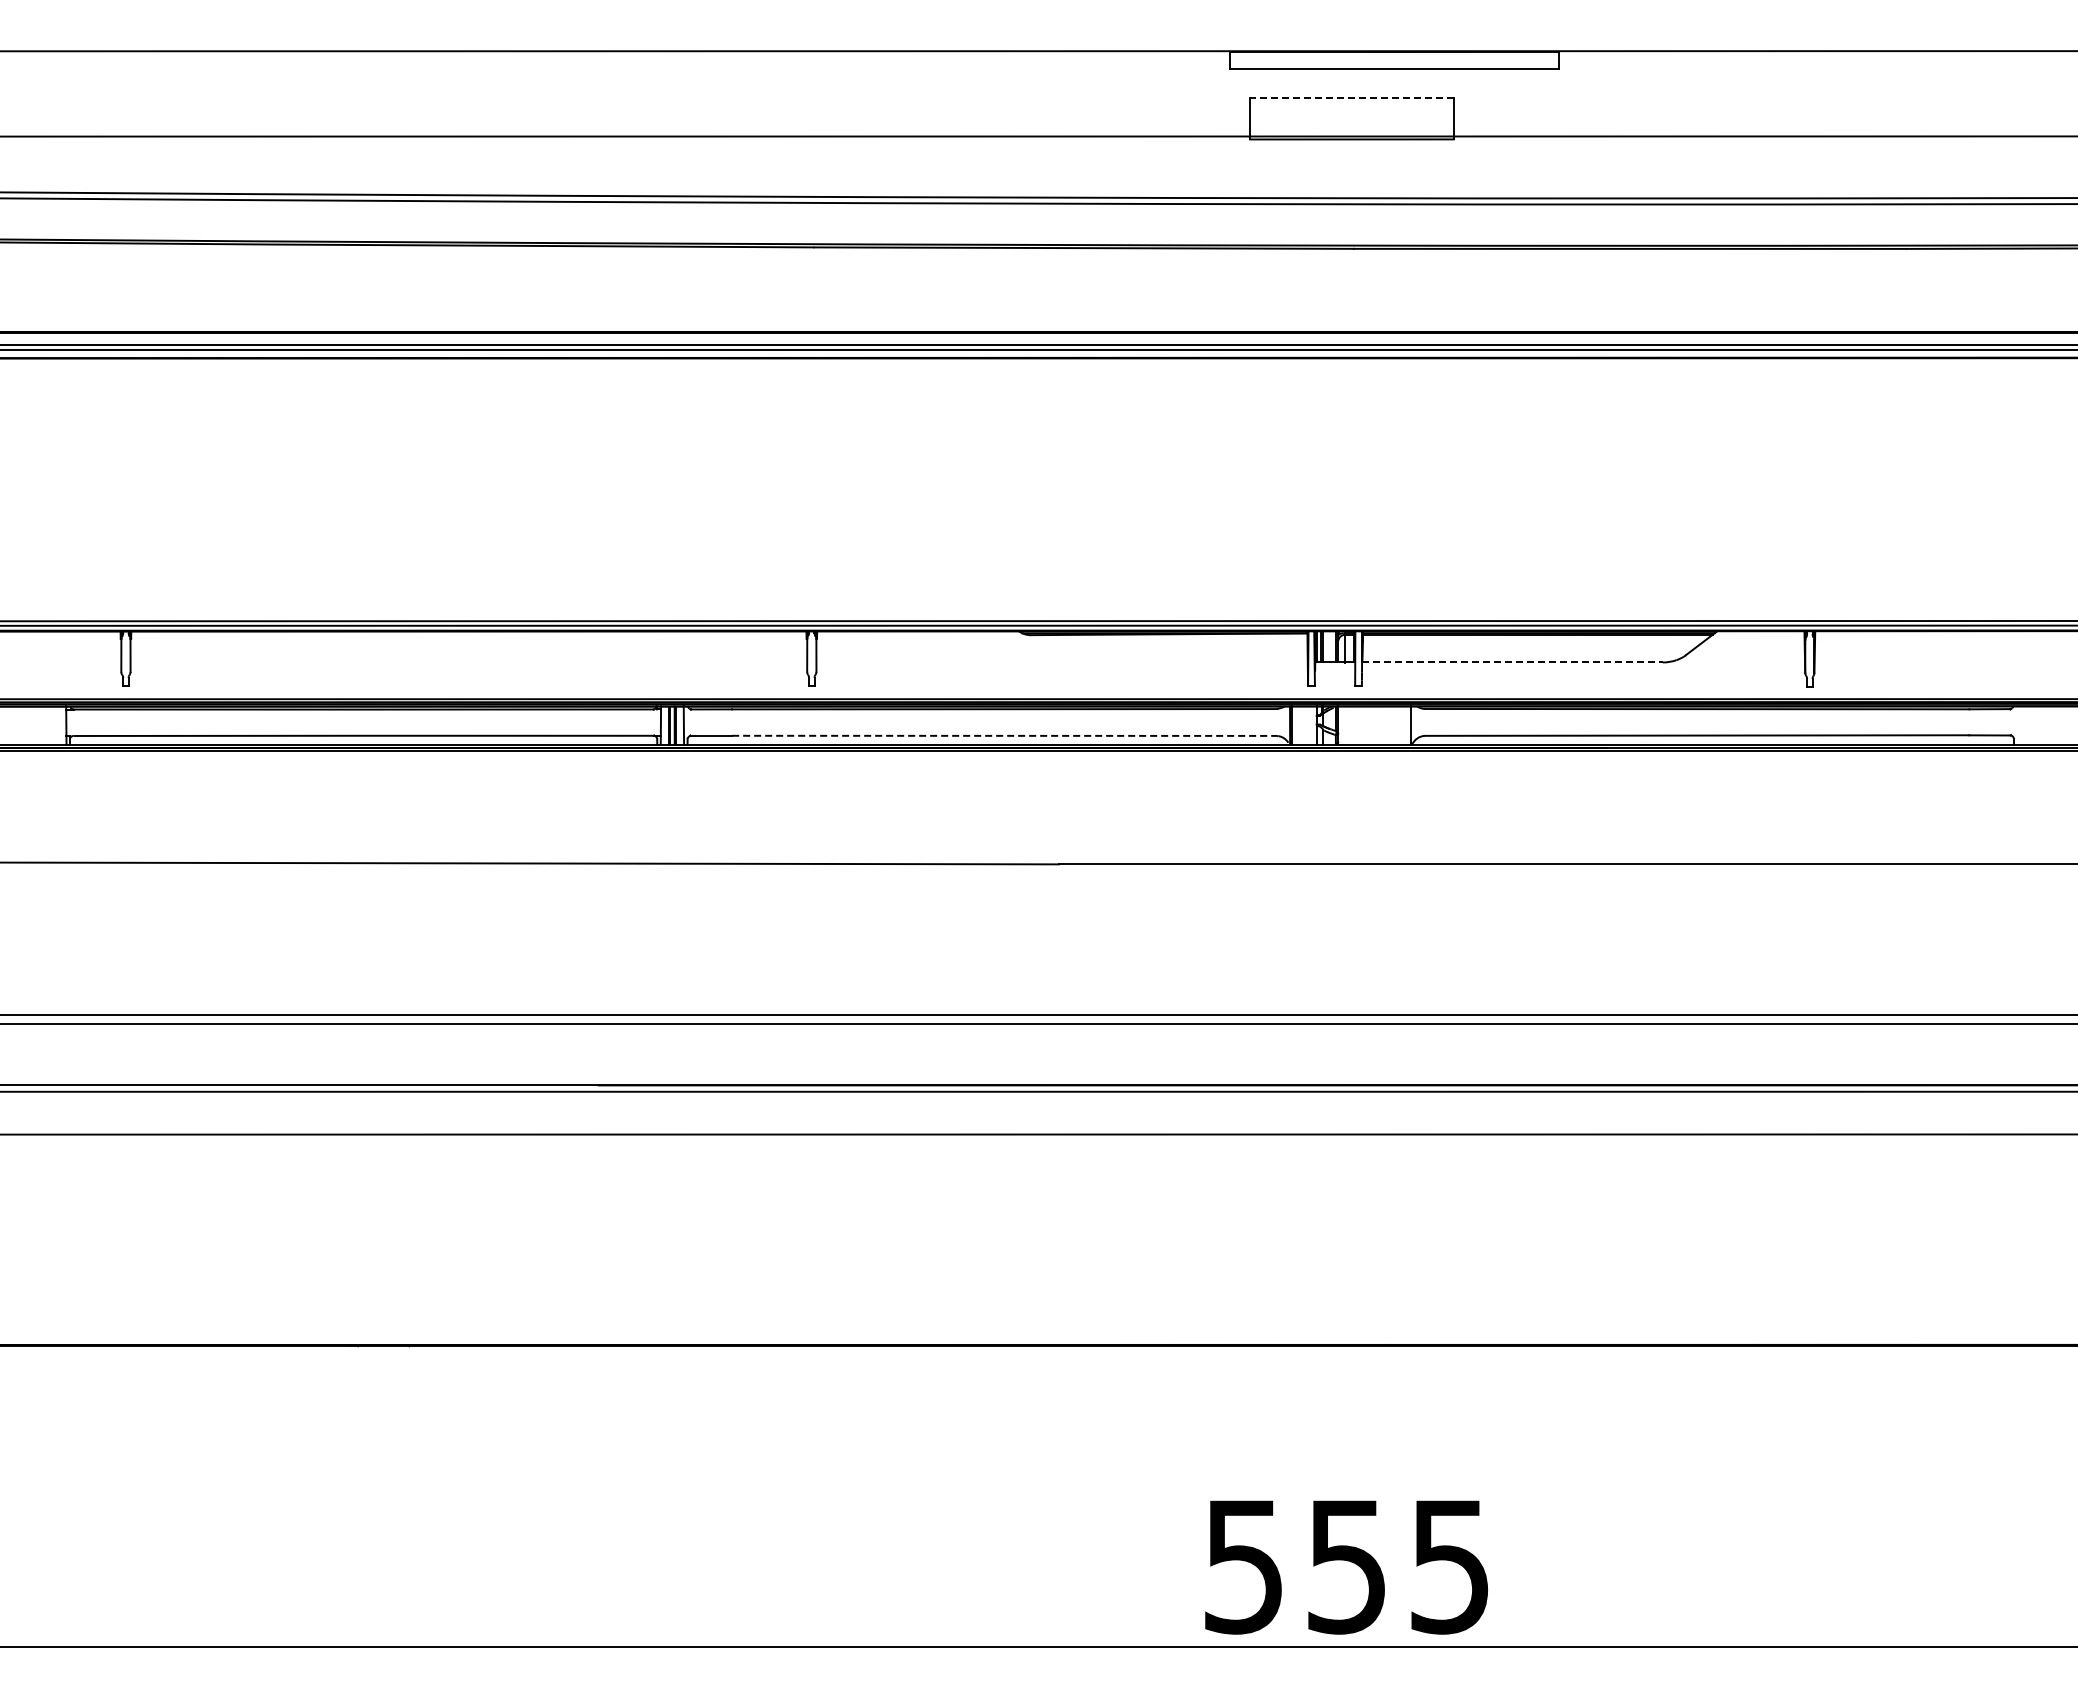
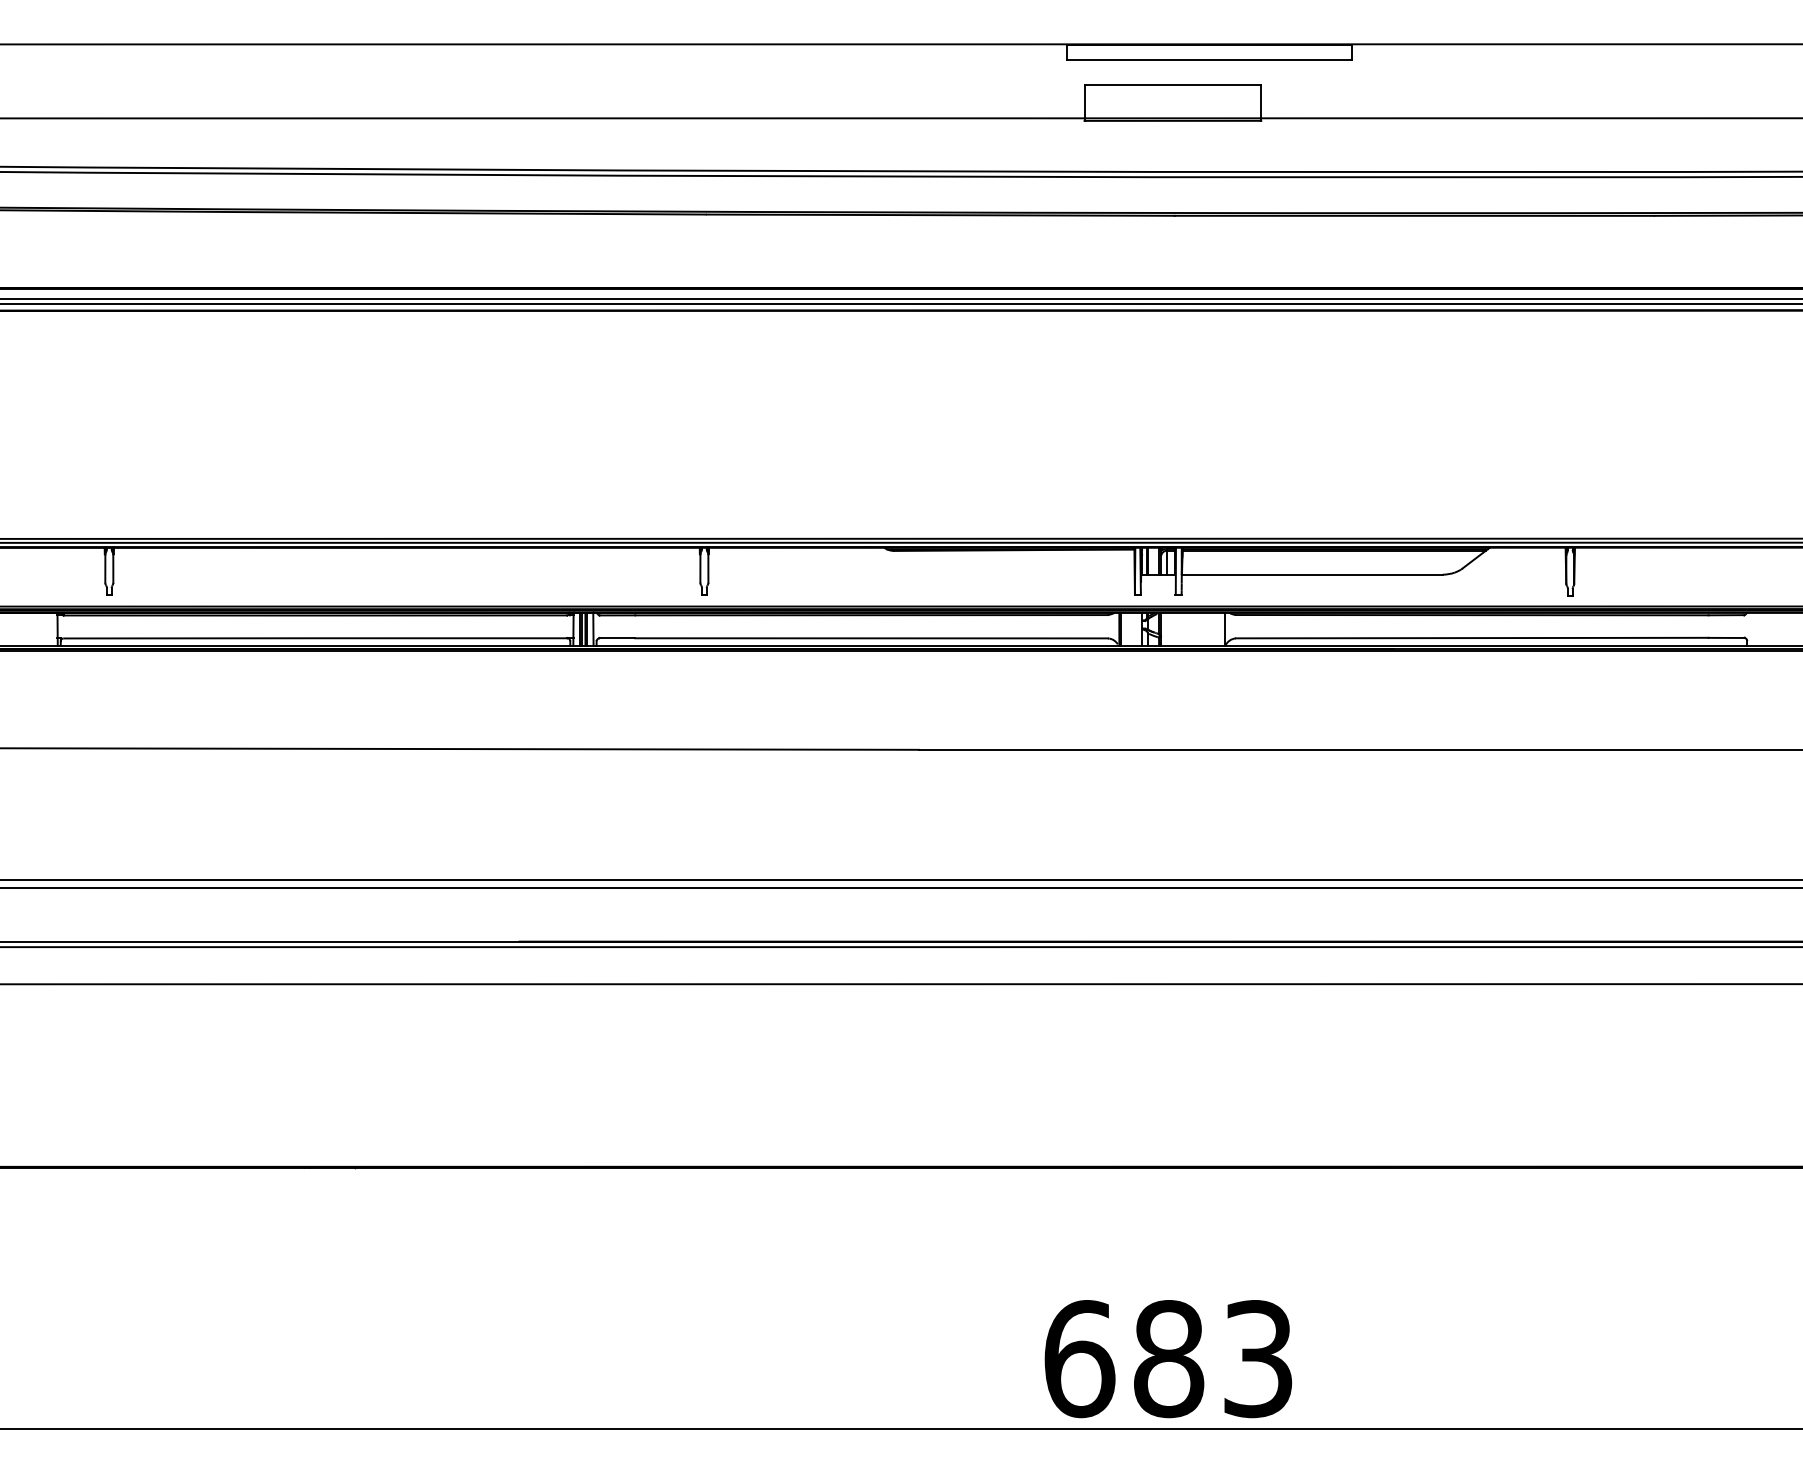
line: (1351, 97) -> (1172, 84), dashed -> solid
line: (1512, 662) -> (1312, 574), dashed -> solid
line: (1005, 735) -> (872, 638), dashed -> solid
text: (1346, 1566) -> (1168, 1359), 555 -> 683

